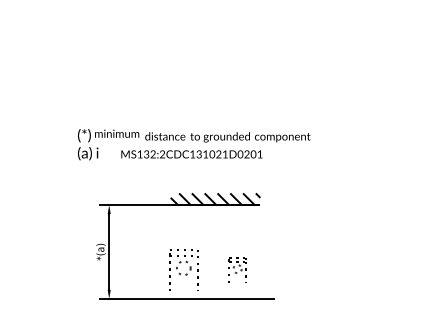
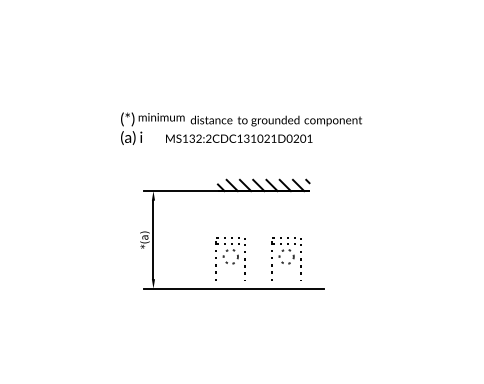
part: (237, 269) -> (286, 258), size x1.67

